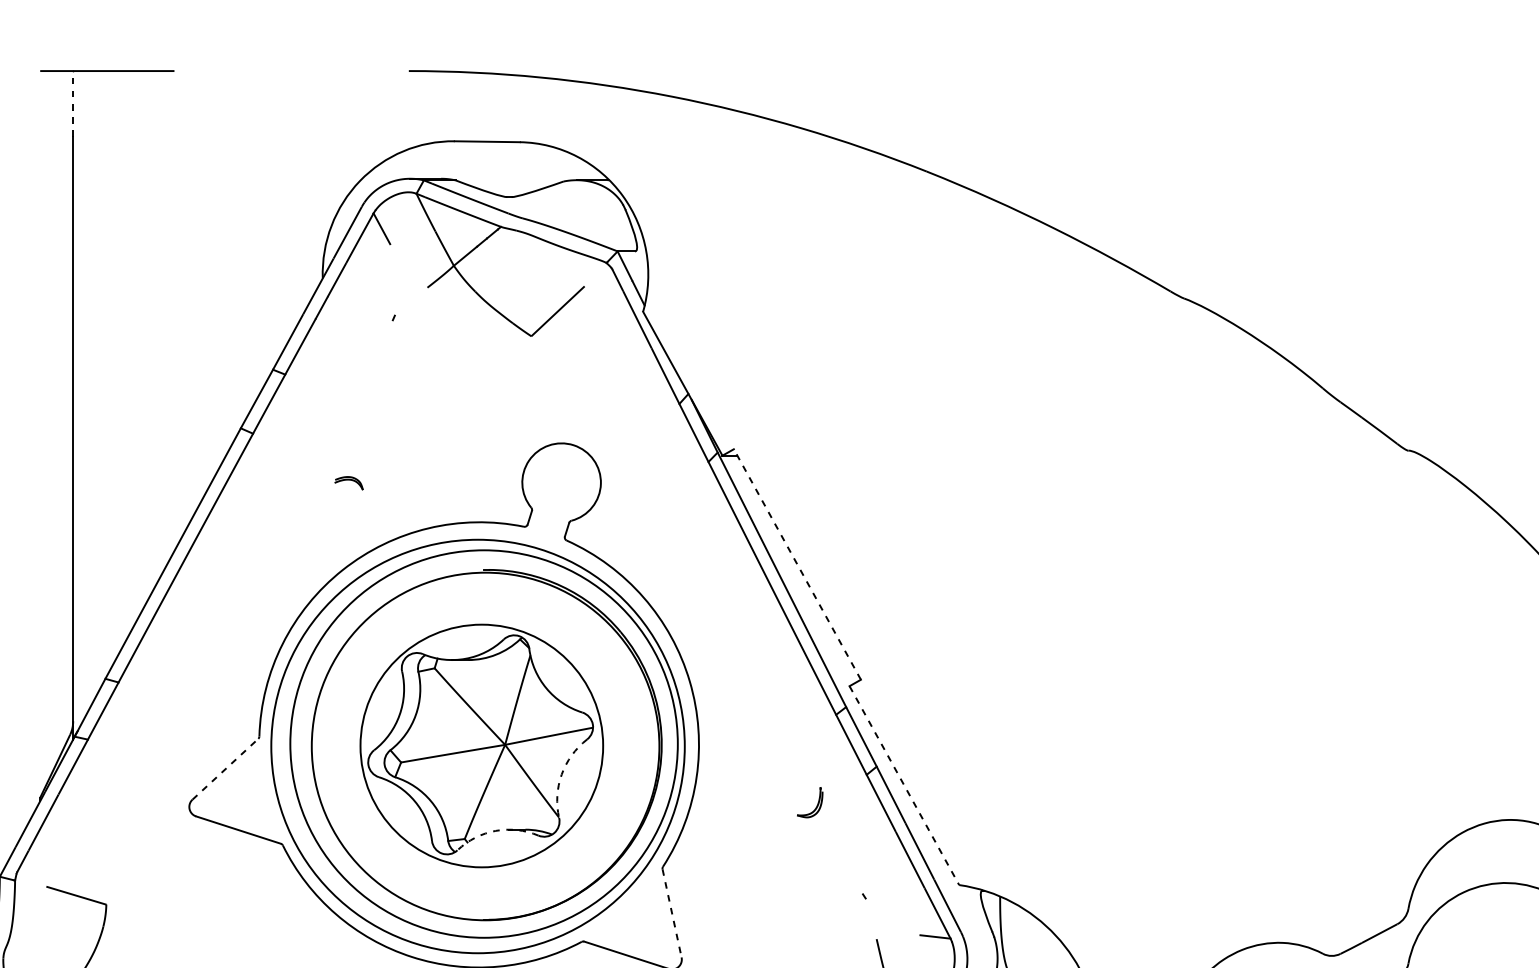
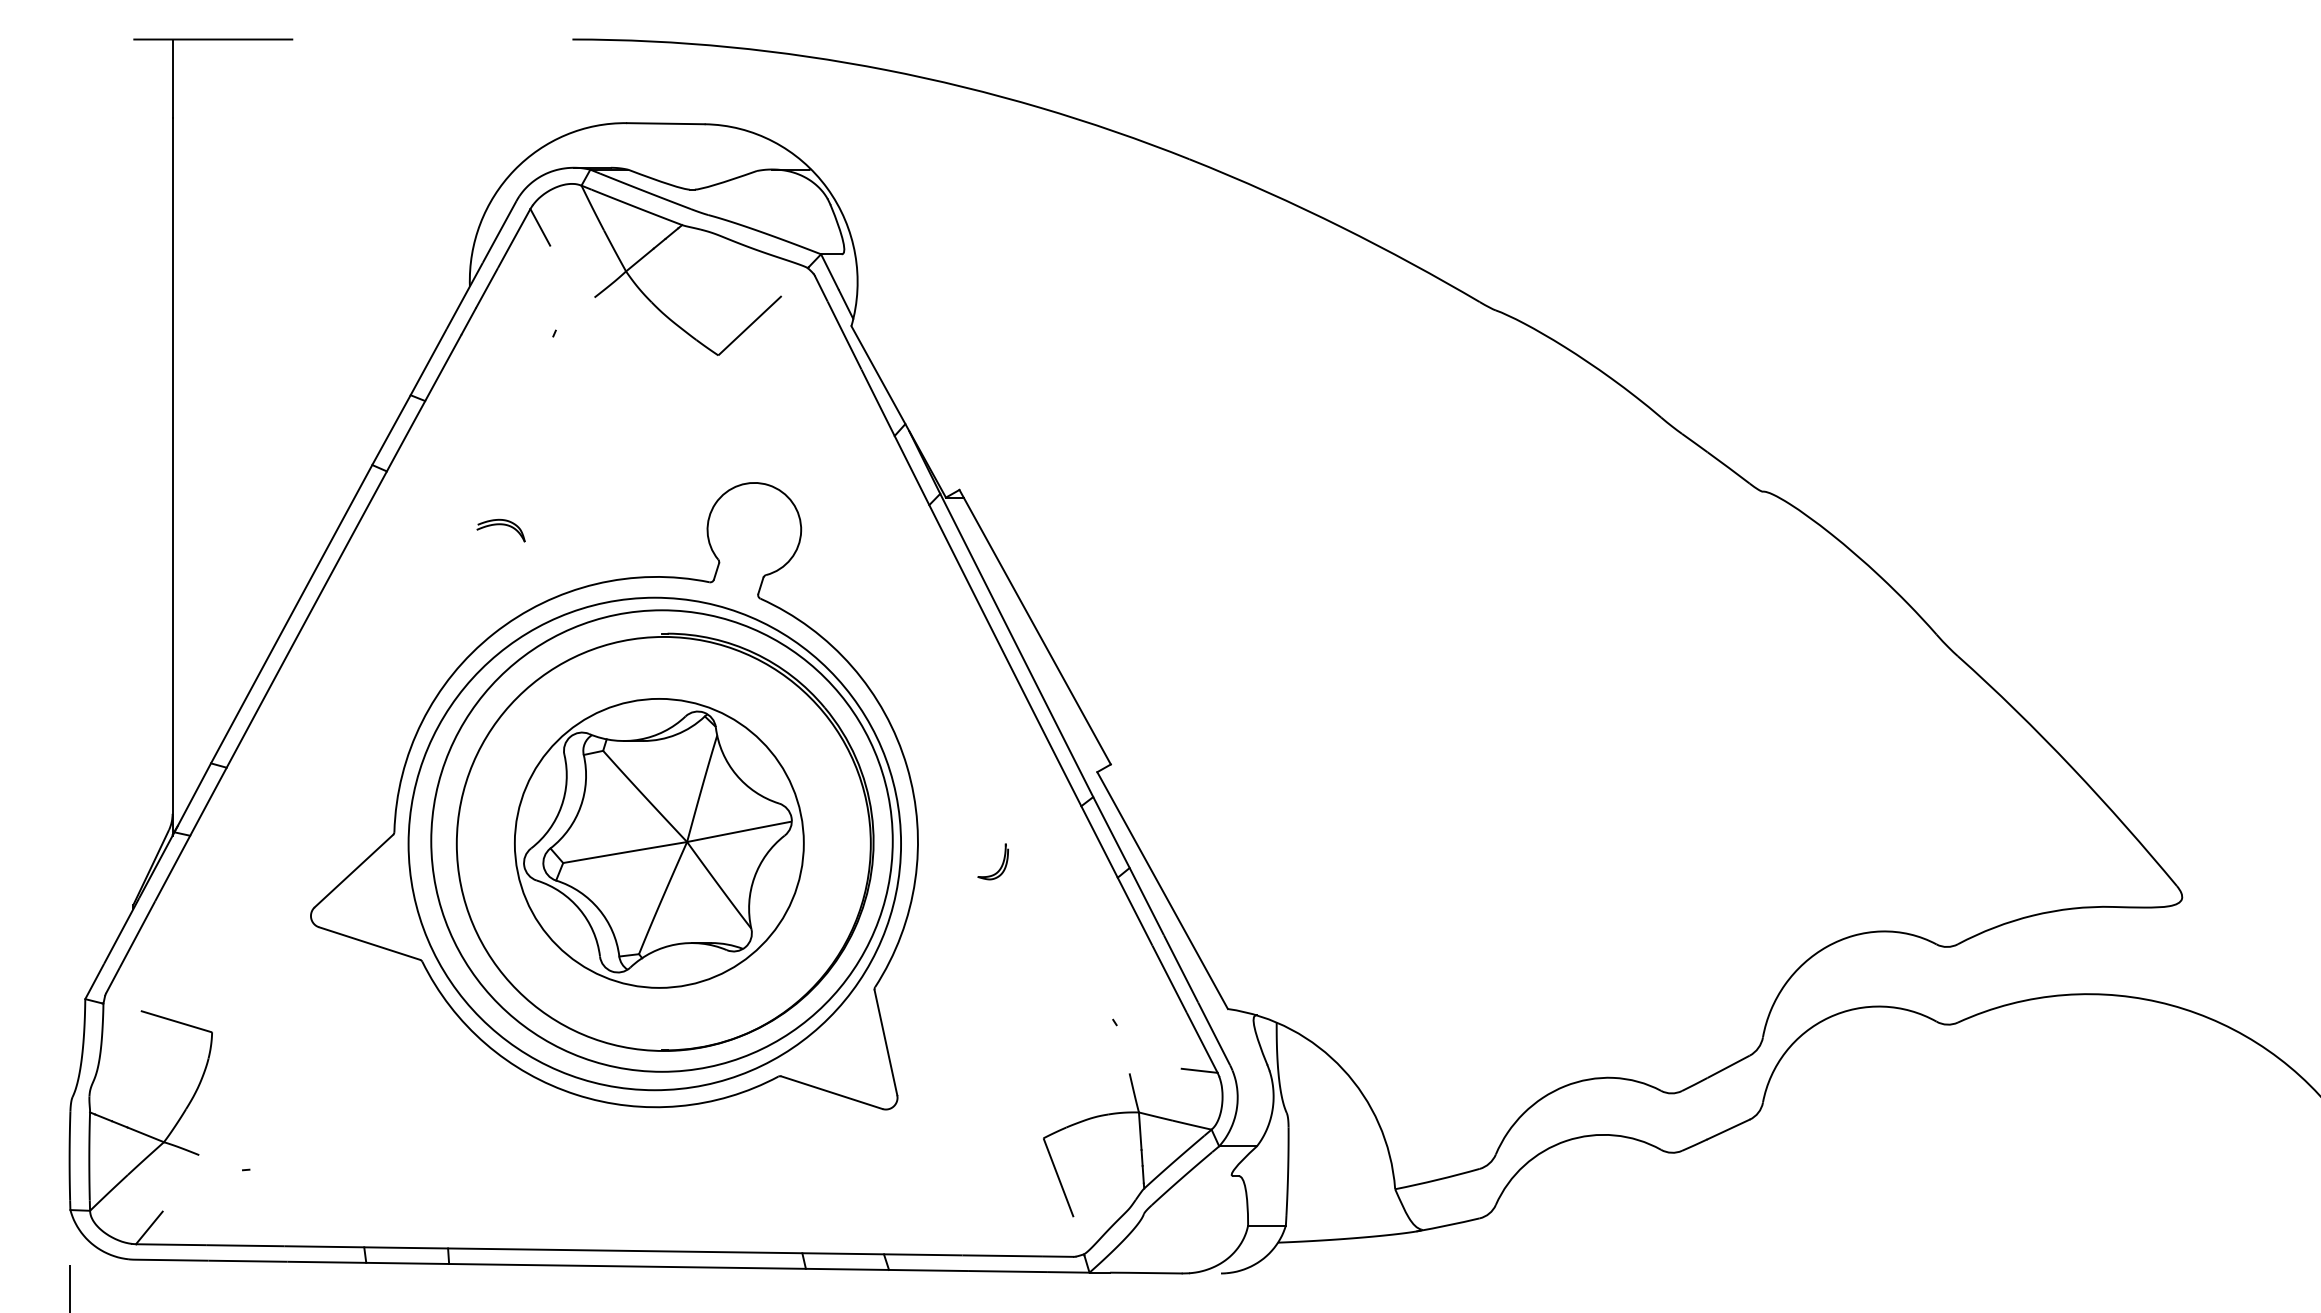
line: (73, 103) -> (172, 78), dashed -> solid
part: (348, 483) -> (500, 530), size x1.43
line: (797, 564) -> (1035, 627), dashed -> solid
line: (225, 768) -> (354, 870), dashed -> solid
arc: (561, 774) -> (754, 877), dashed -> solid
line: (904, 786) -> (1162, 891), dashed -> solid
part: (816, 806) -> (1000, 866), moved
arc: (495, 830) -> (675, 944), dashed -> solid
line: (671, 913) -> (885, 1042), dashed -> solid

